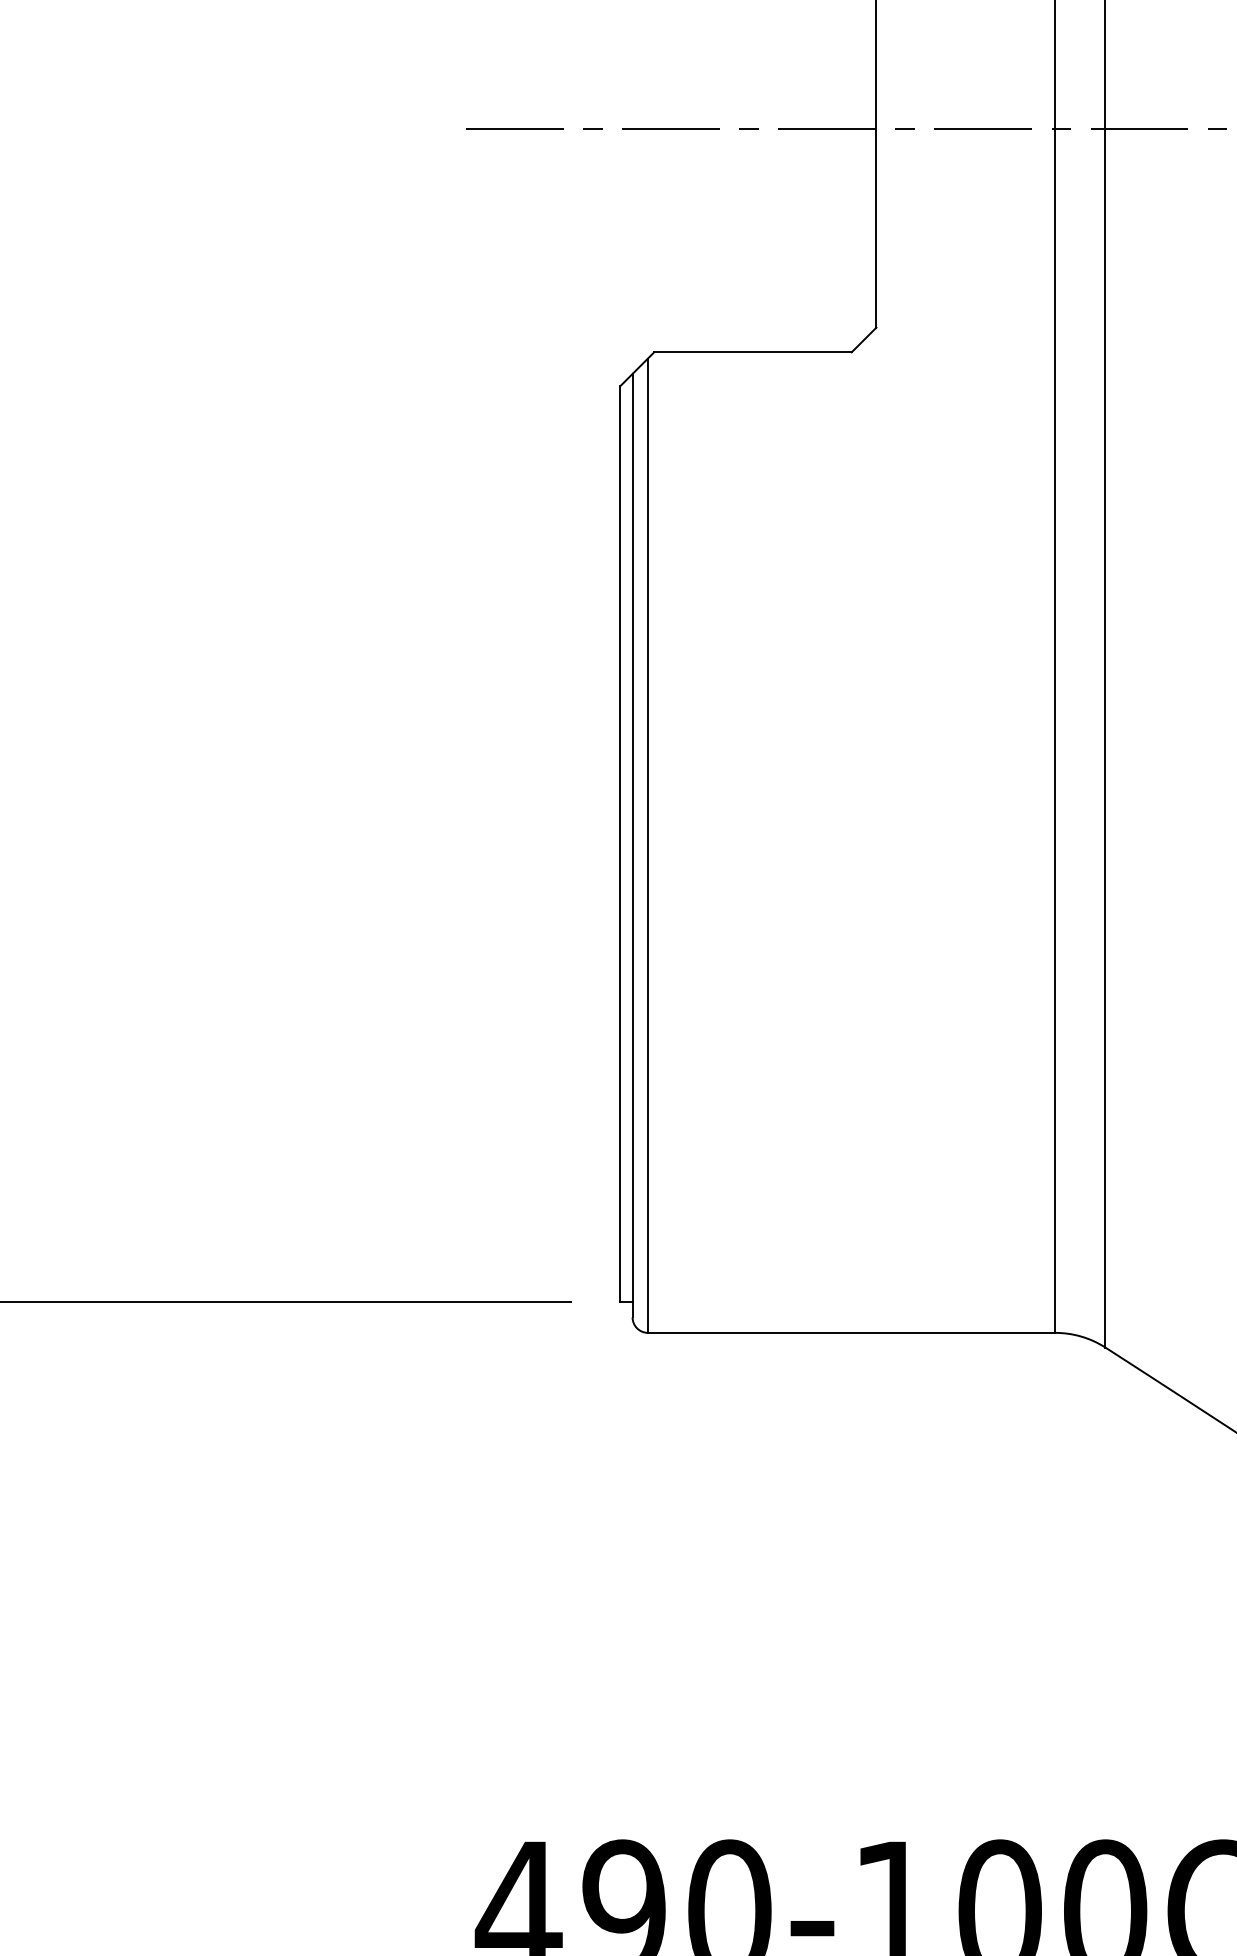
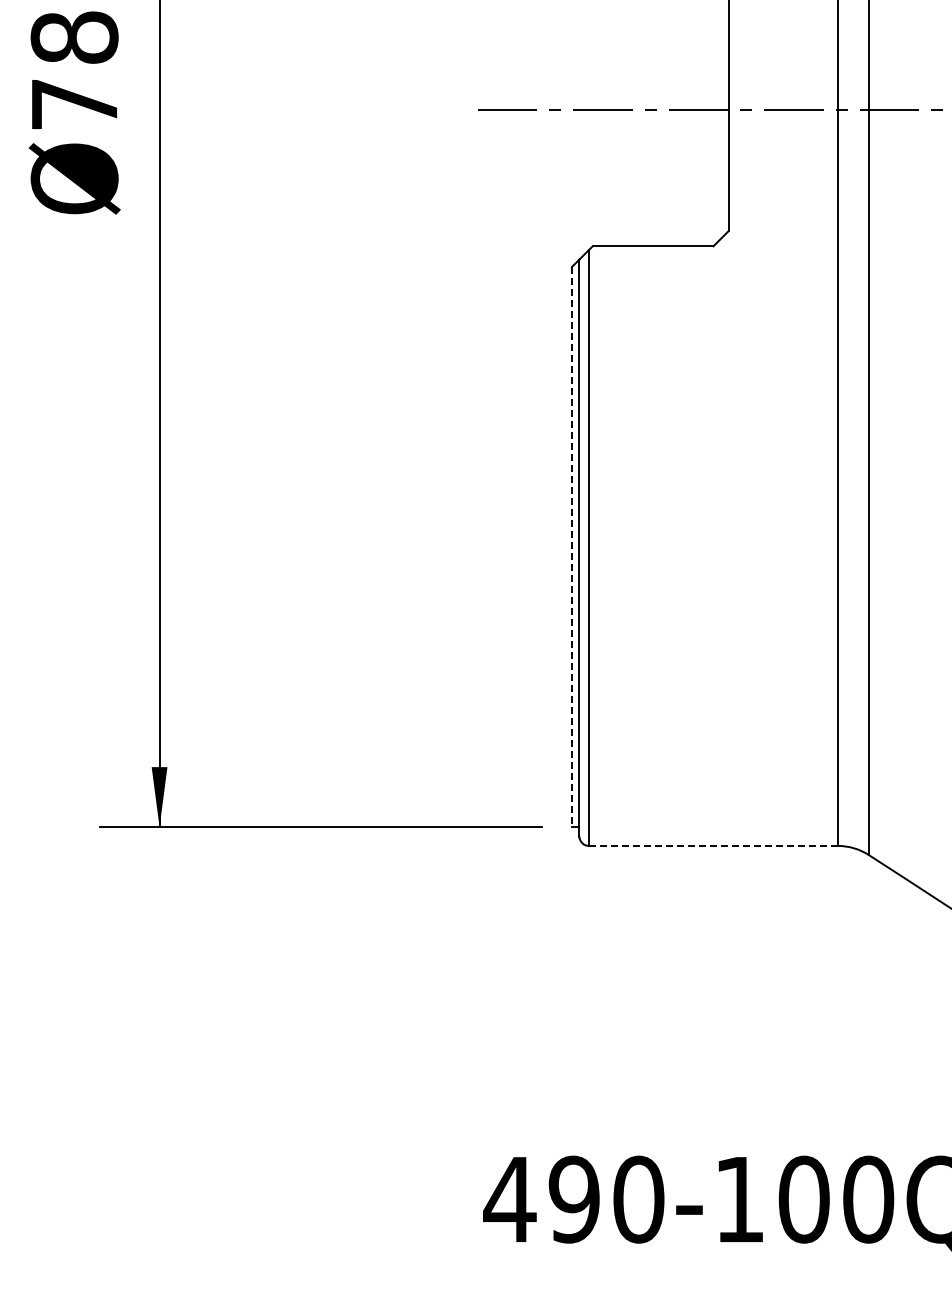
line: (619, 844) -> (571, 547), solid -> dashed
line: (851, 1332) -> (713, 845), solid -> dashed

